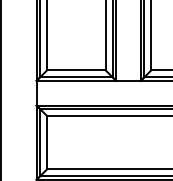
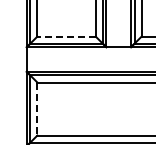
line: (75, 70) -> (65, 36), solid -> dashed
line: (47, 142) -> (37, 108), solid -> dashed

